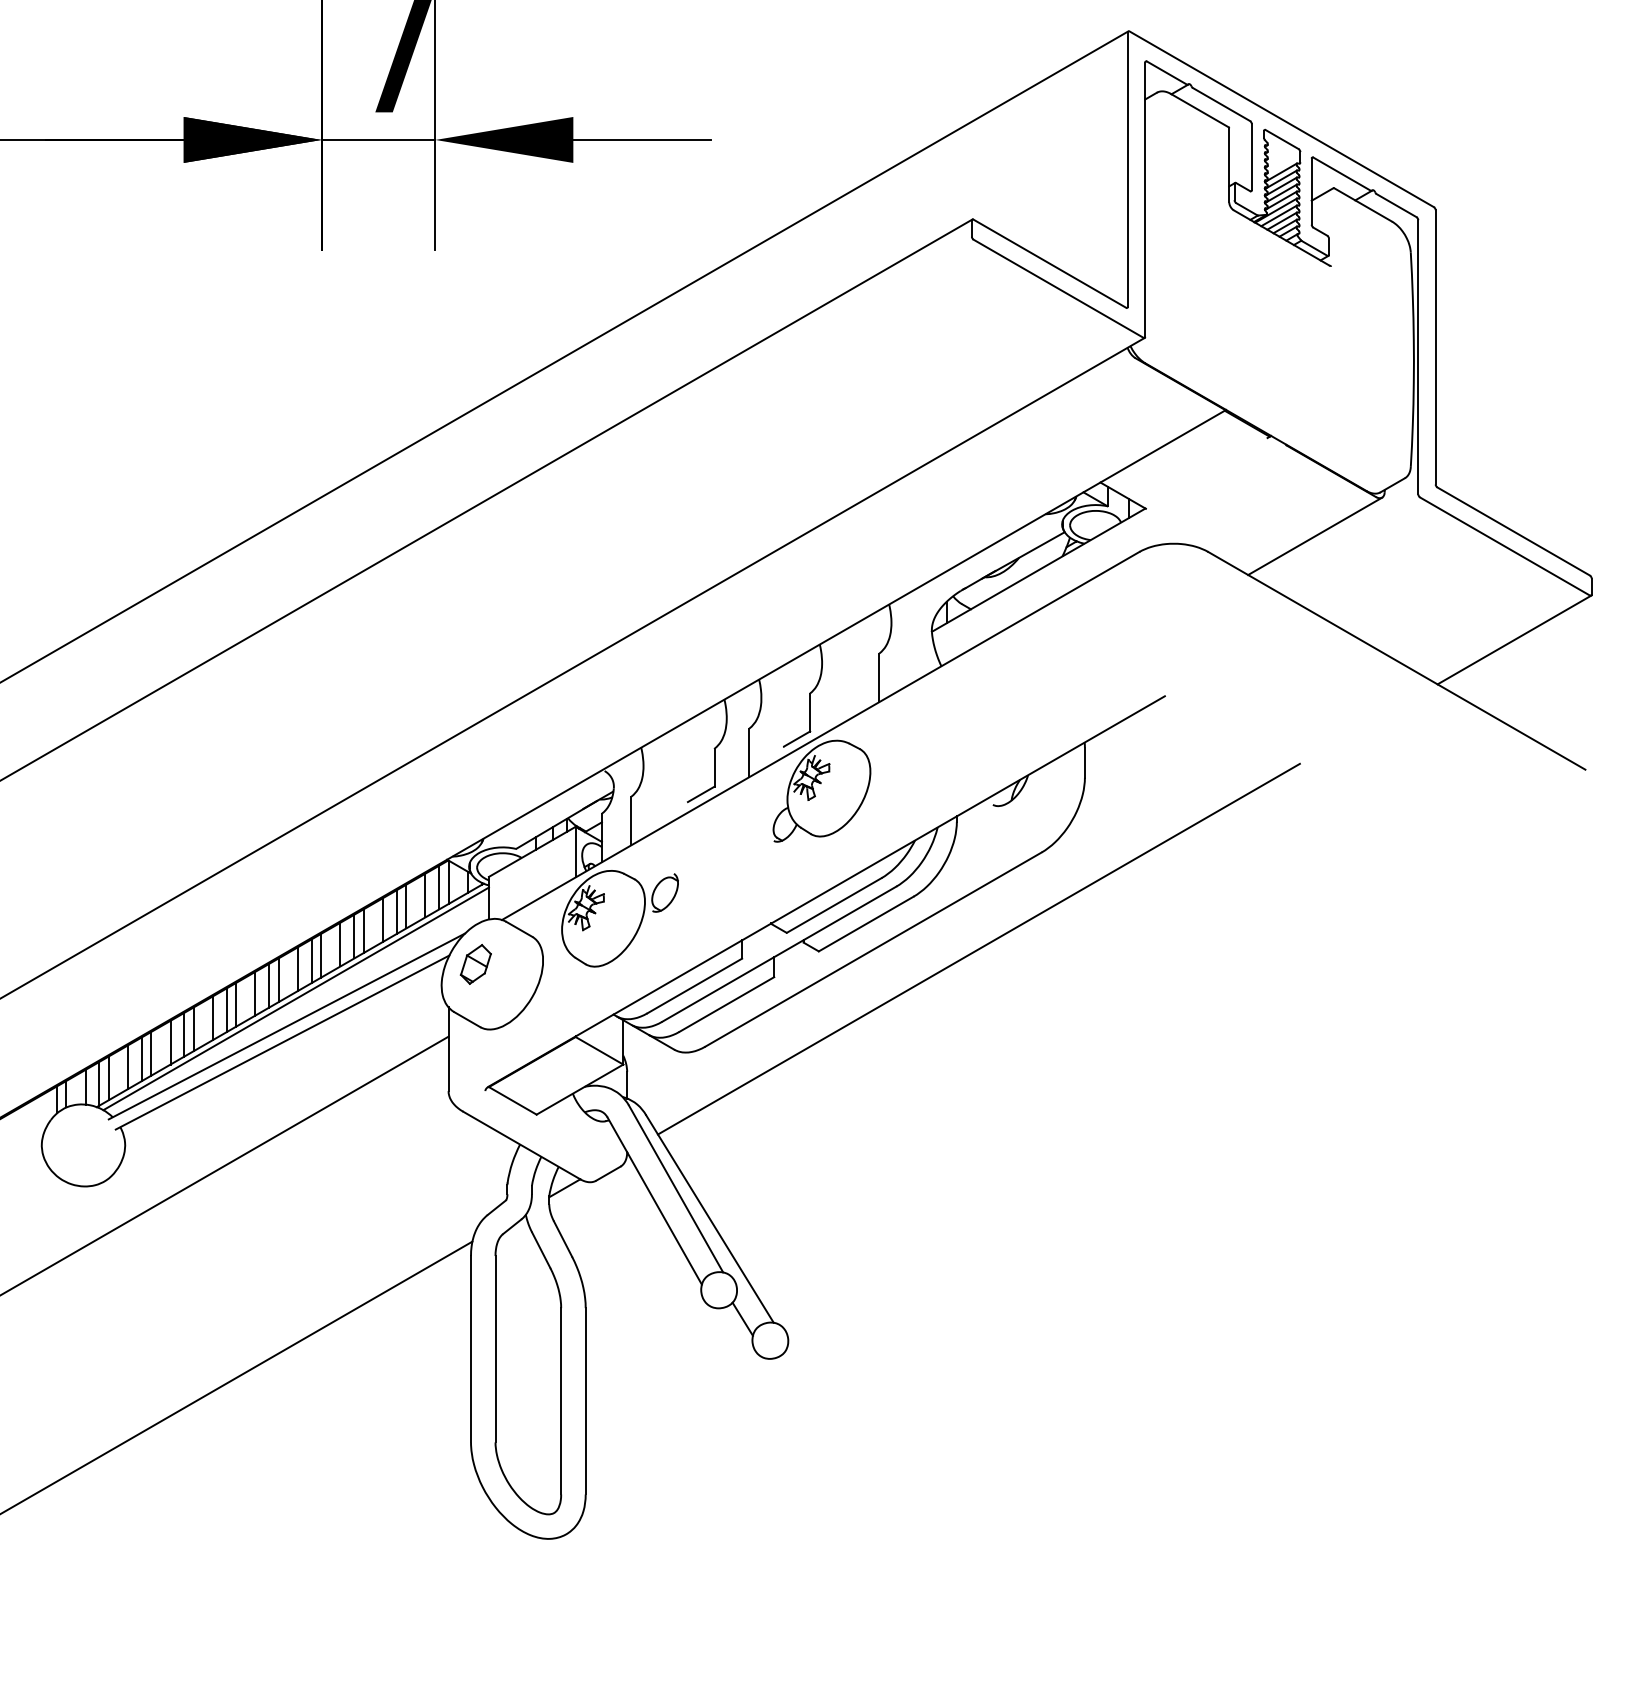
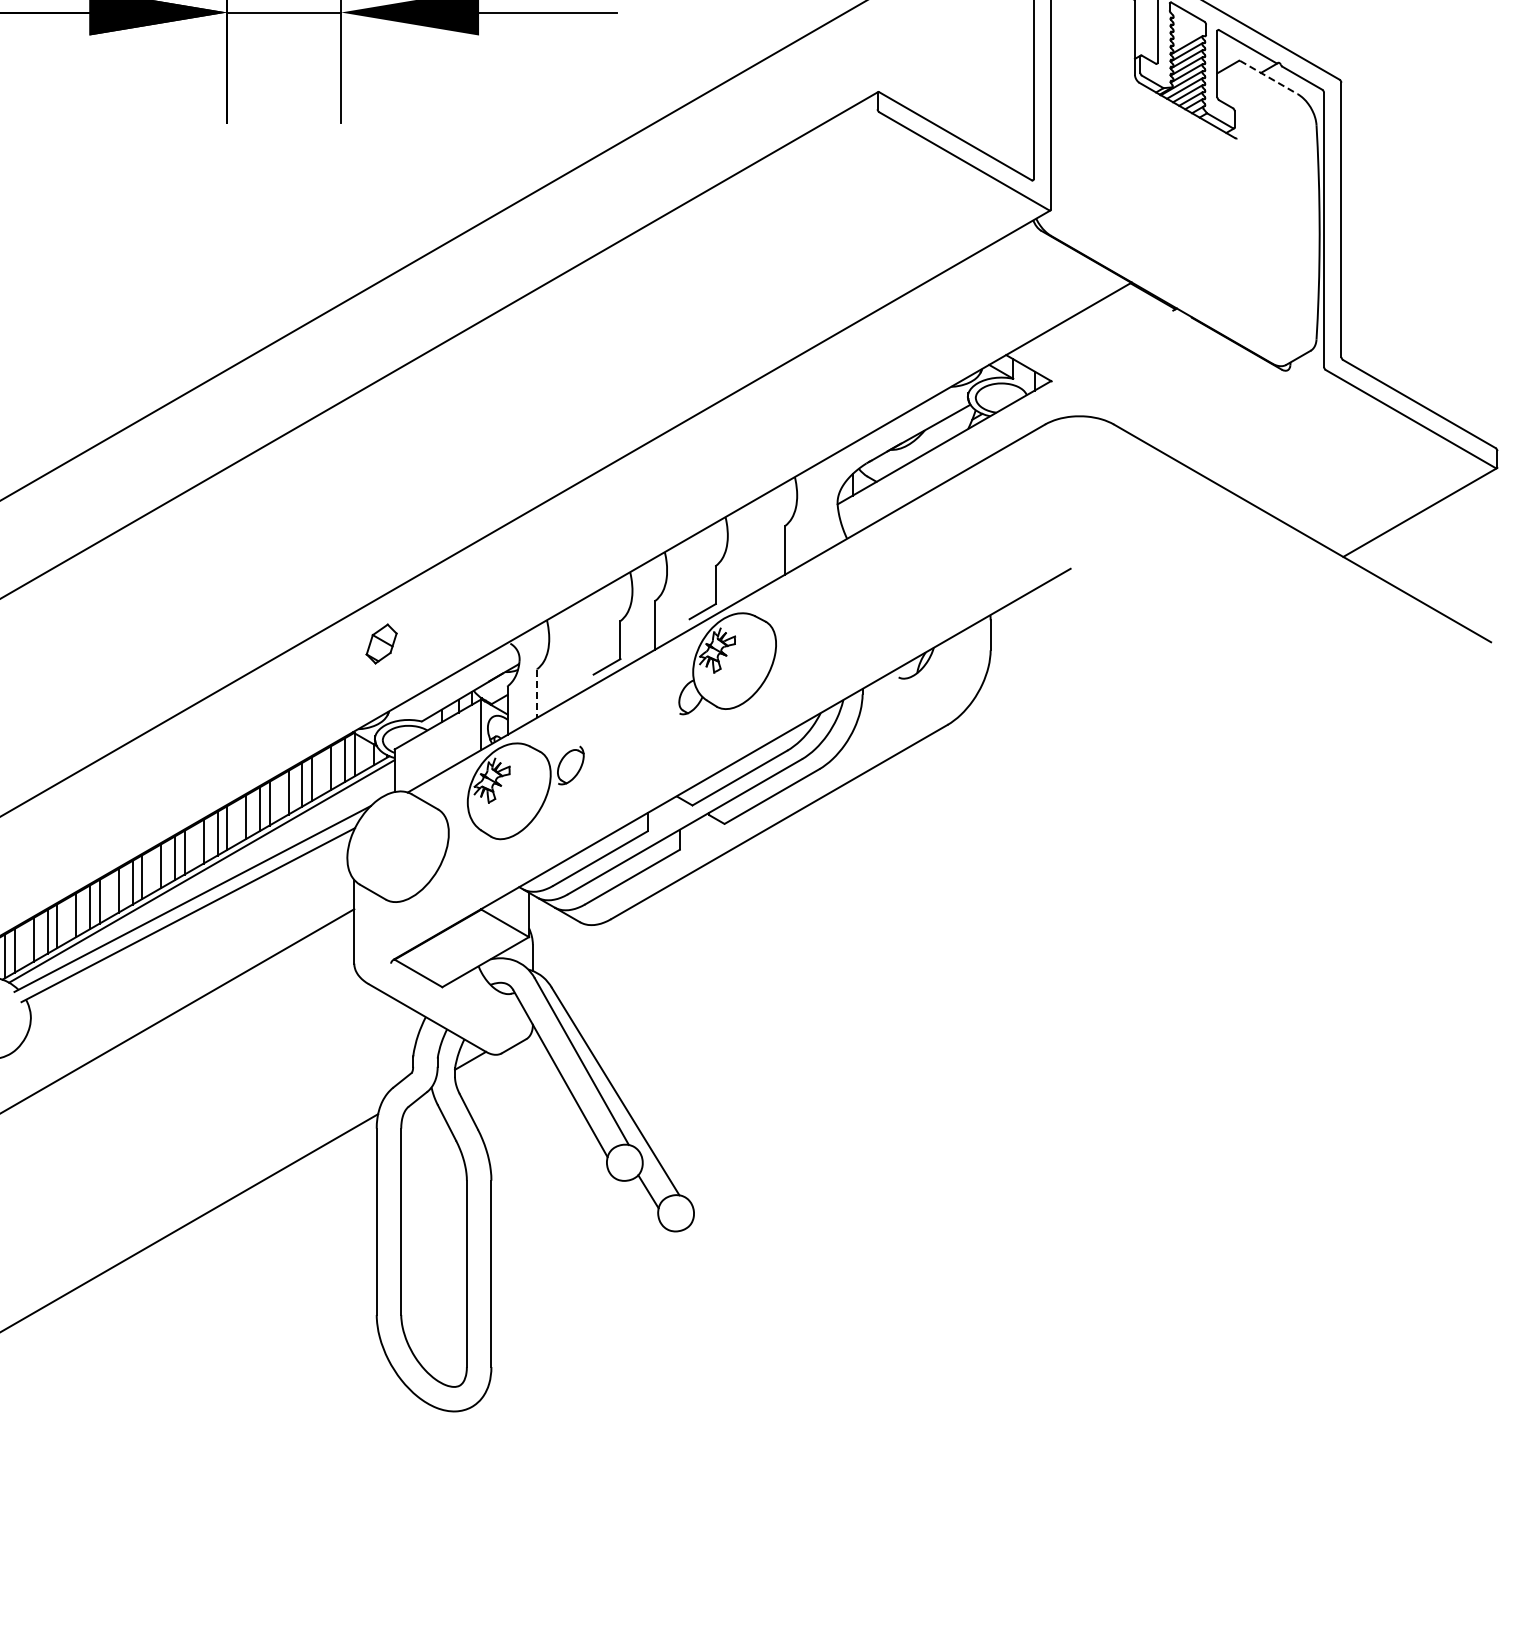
line: (1363, 205) -> (1269, 78), solid -> dashed
line: (1315, 536) -> (1221, 409), removed
line: (631, 821) -> (537, 694), solid -> dashed
line: (978, 948) -> (884, 821), removed
part: (475, 964) -> (381, 644), moved

